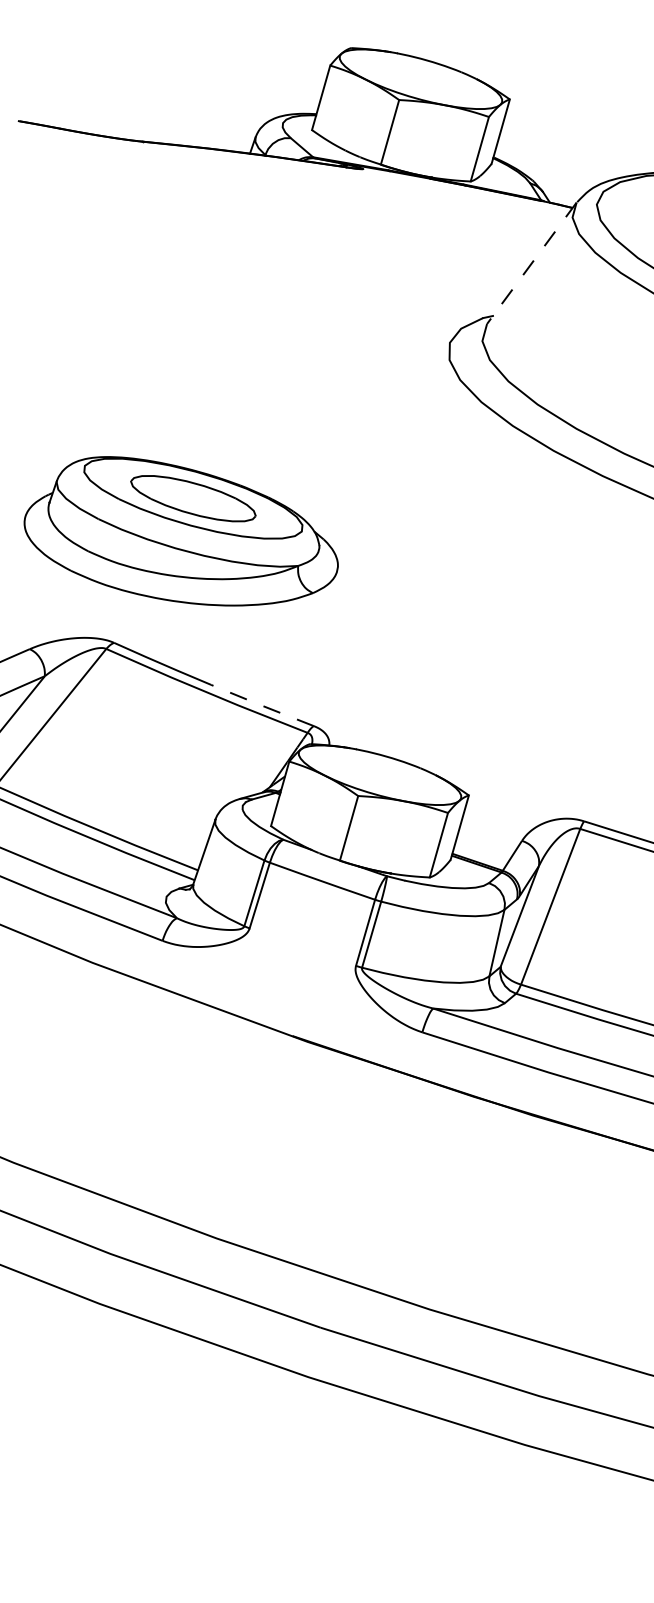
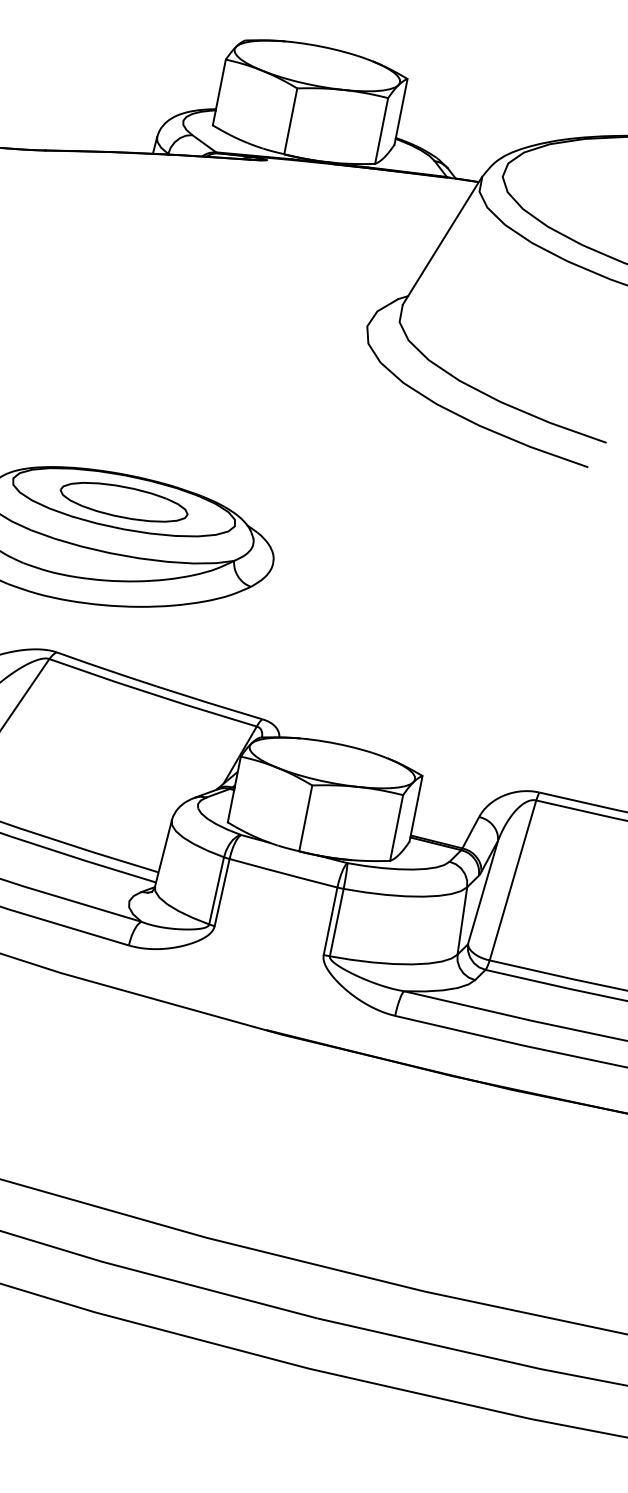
line: (531, 263) -> (442, 240), dashed -> solid
line: (261, 705) -> (208, 702), dashed -> solid

